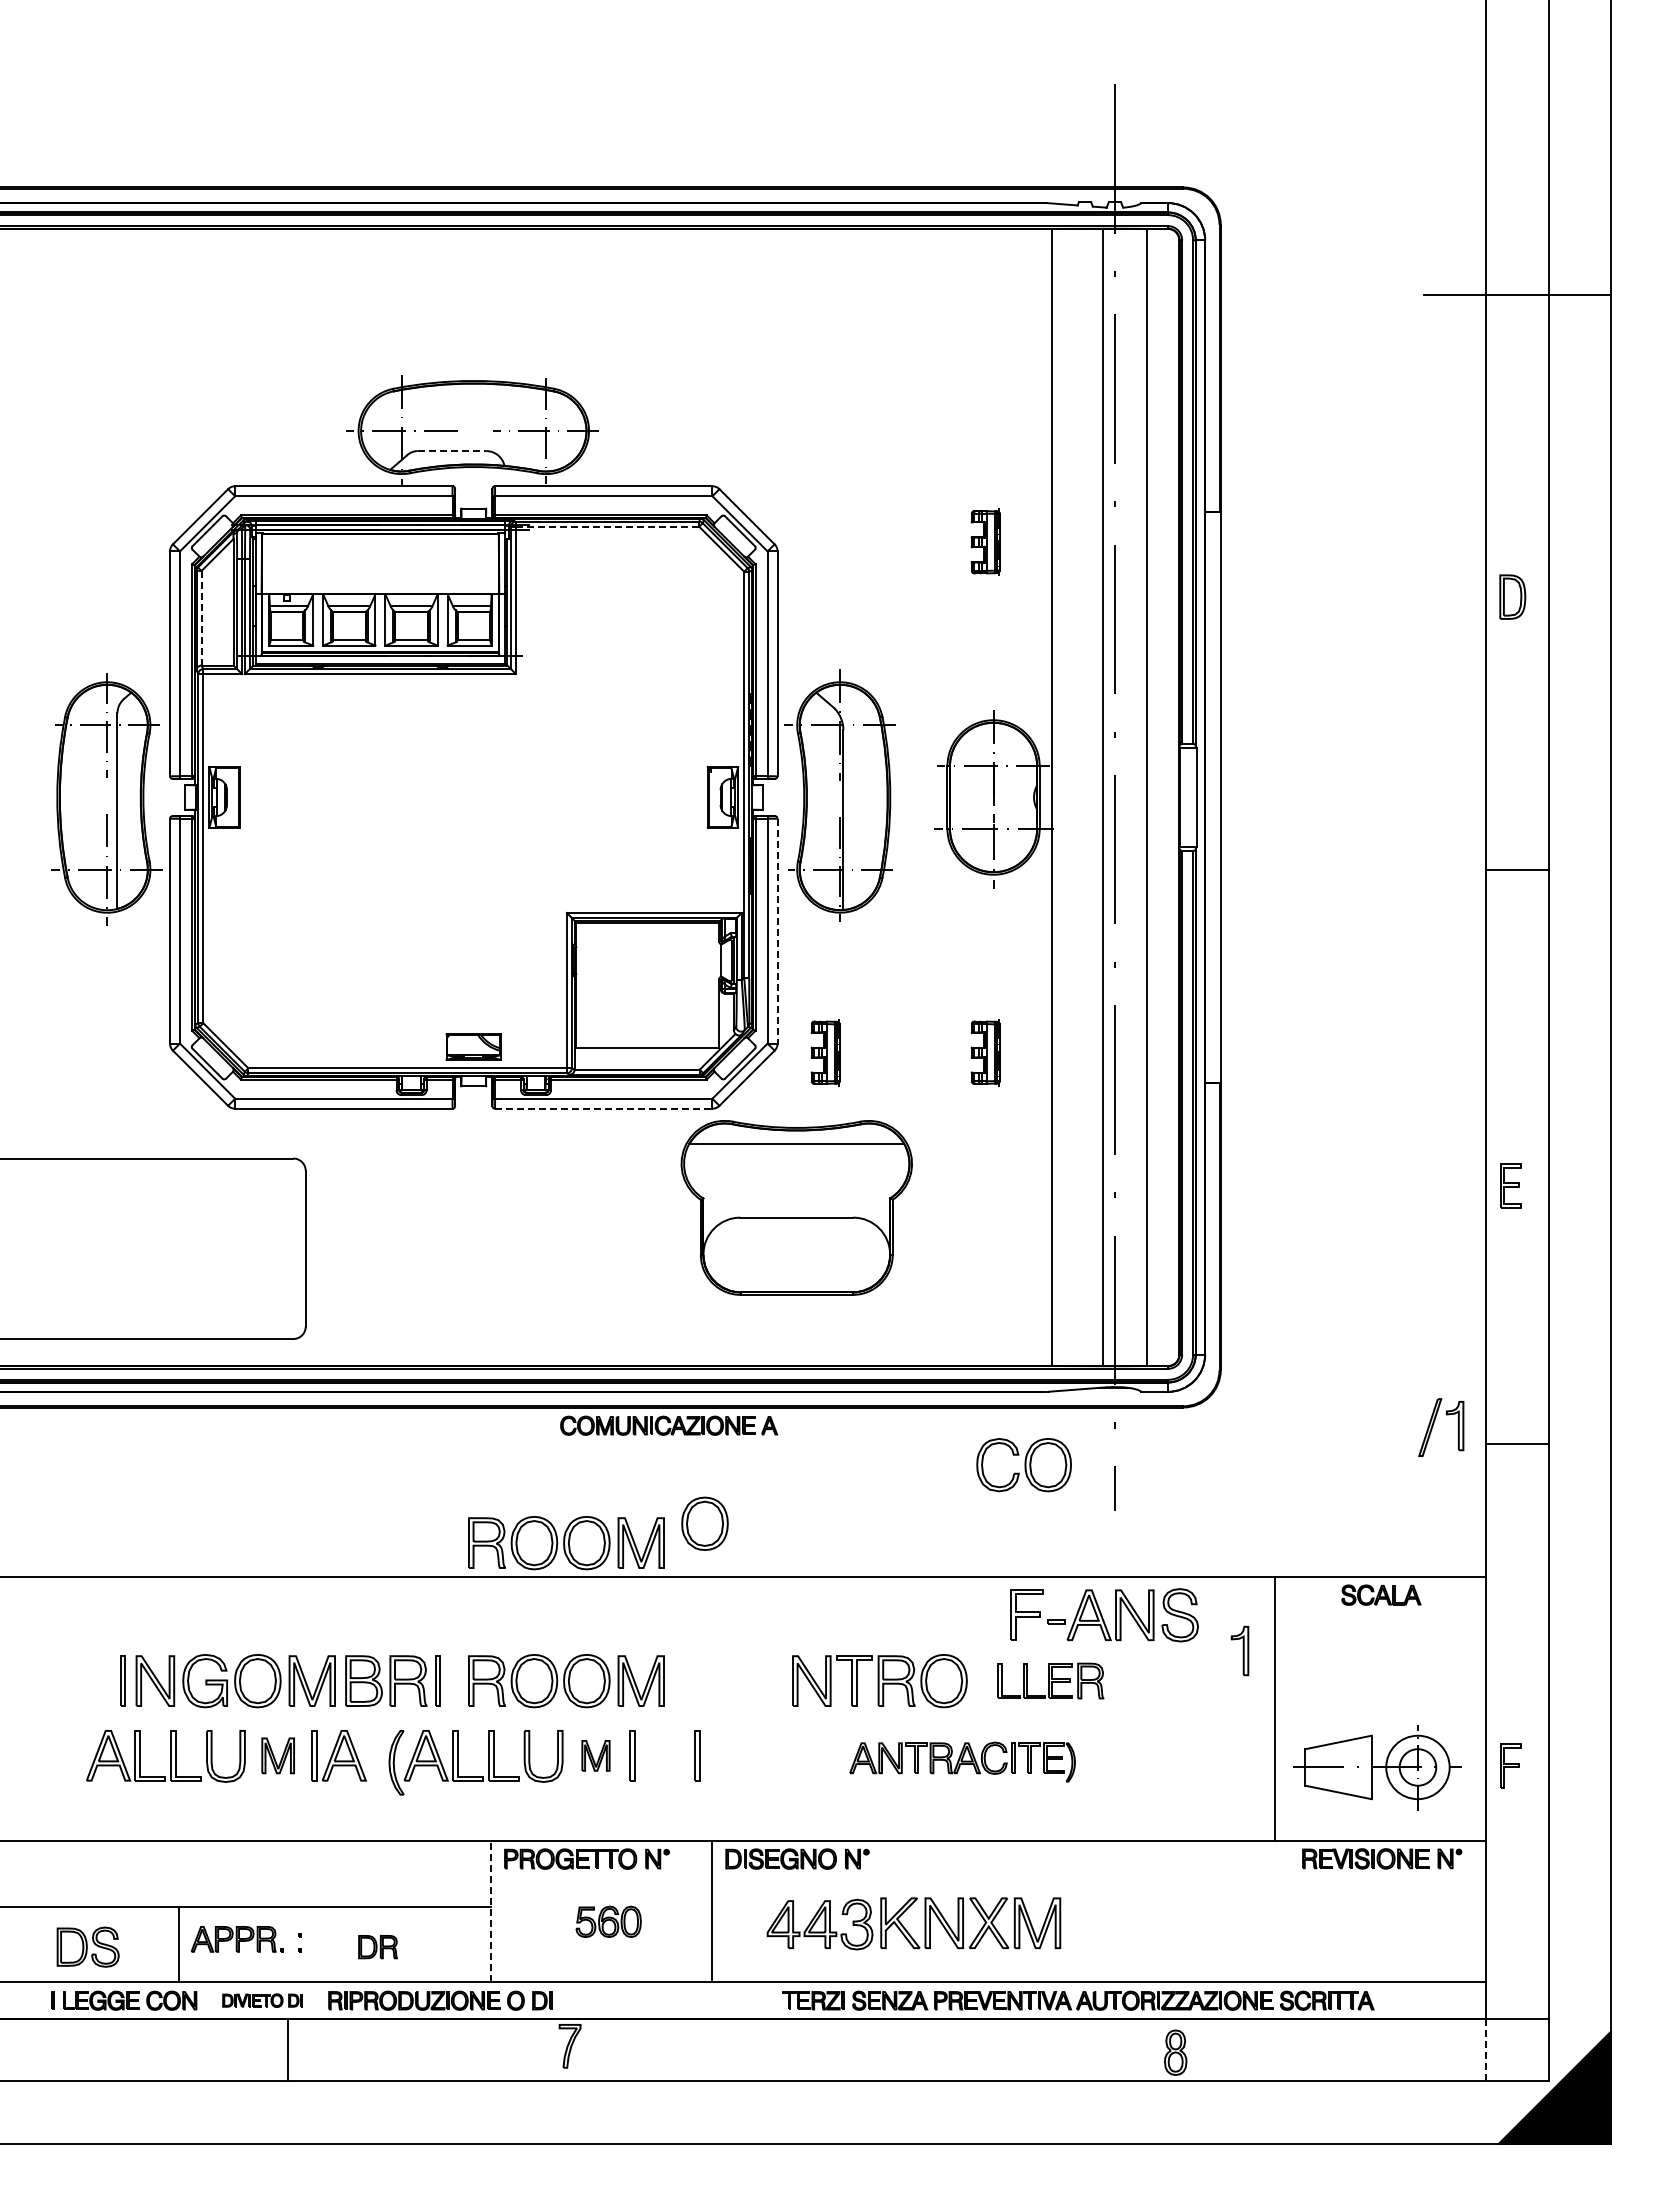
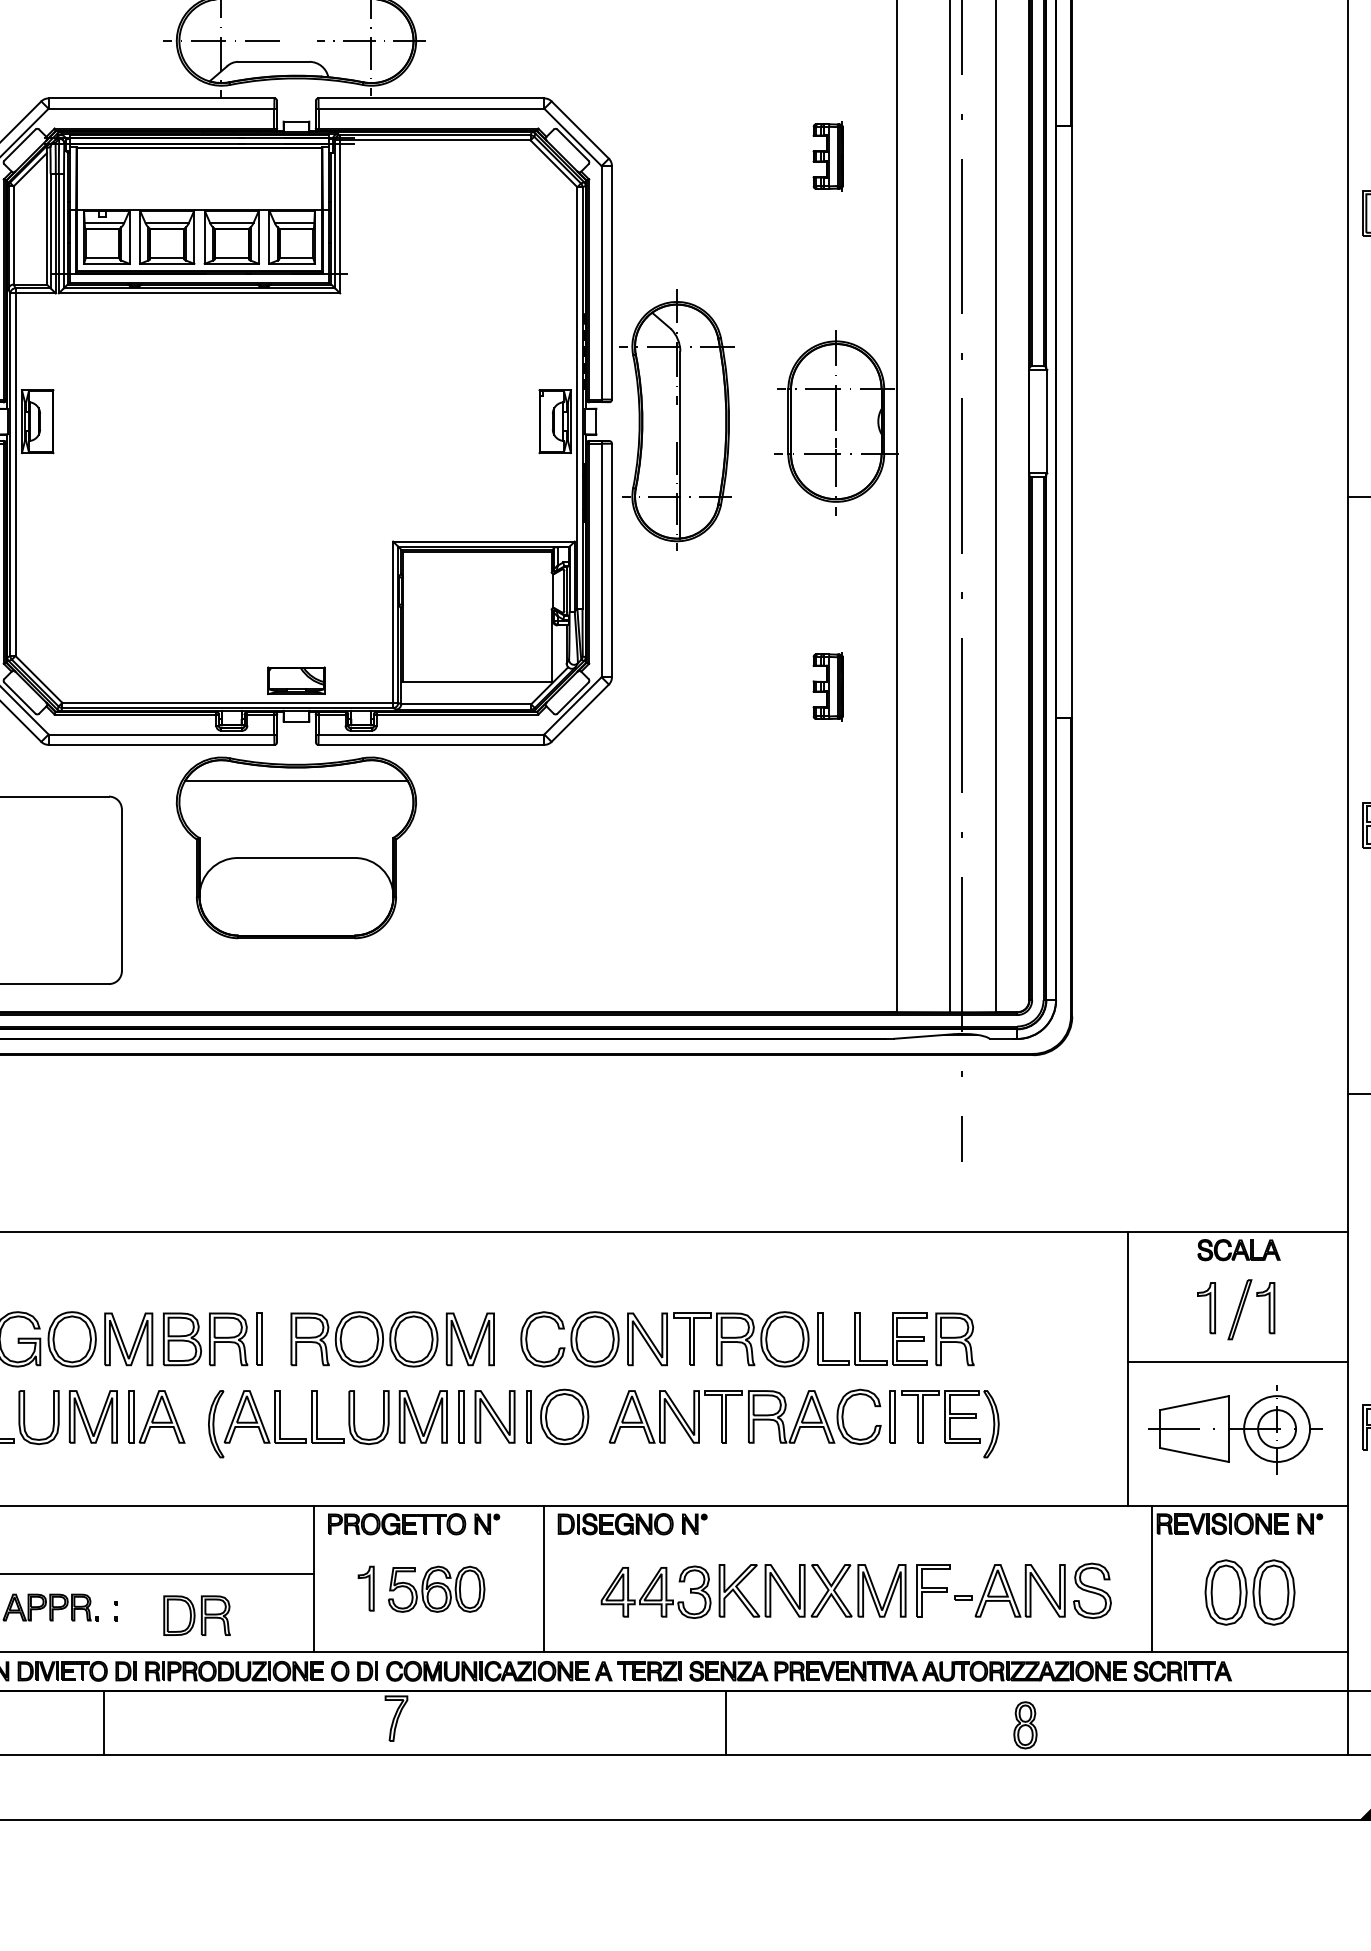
line: (452, 451) -> (274, 62), dashed -> solid
line: (607, 526) -> (435, 140), dashed -> solid
line: (201, 617) -> (13, 234), dashed -> solid
line: (777, 931) -> (611, 560), dashed -> solid
part: (825, 1052) -> (661, 686), removed
line: (603, 1108) -> (431, 744), dashed -> solid
part: (796, 1207) -> (296, 847), moved
part: (1434, 1423) -> (1244, 1305), moved
part: (669, 1425) -> (499, 1671), moved
part: (1023, 1465) -> (569, 1339), moved
part: (704, 1523) -> (564, 1416), moved
part: (566, 1543) -> (392, 1196), removed
part: (1104, 1615) -> (1013, 1591), moved
part: (1239, 1651) -> (1205, 1308), moved
part: (1050, 1680) -> (895, 1338), size x1.43
line: (1380, 1703) -> (1238, 1362), added
part: (277, 1755) -> (92, 1416), size x1.43
part: (595, 1755) -> (422, 1416), size x1.67
part: (664, 1755) -> (494, 1416), added
part: (962, 1761) -> (804, 1422), size x1.67
line: (490, 1911) -> (313, 1578), dashed -> solid
line: (1297, 1911) -> (1151, 1578), added
part: (540, 1921) -> (365, 1589), added
part: (608, 1921) -> (436, 1589), size x1.43
part: (1391, 1924) -> (1249, 1592), added
part: (377, 1946) -> (196, 1614), size x1.67
part: (262, 2000) -> (77, 1671), size x1.43
line: (1486, 2049) -> (1348, 1721), dashed -> solid
line: (887, 2050) -> (726, 1723), added

